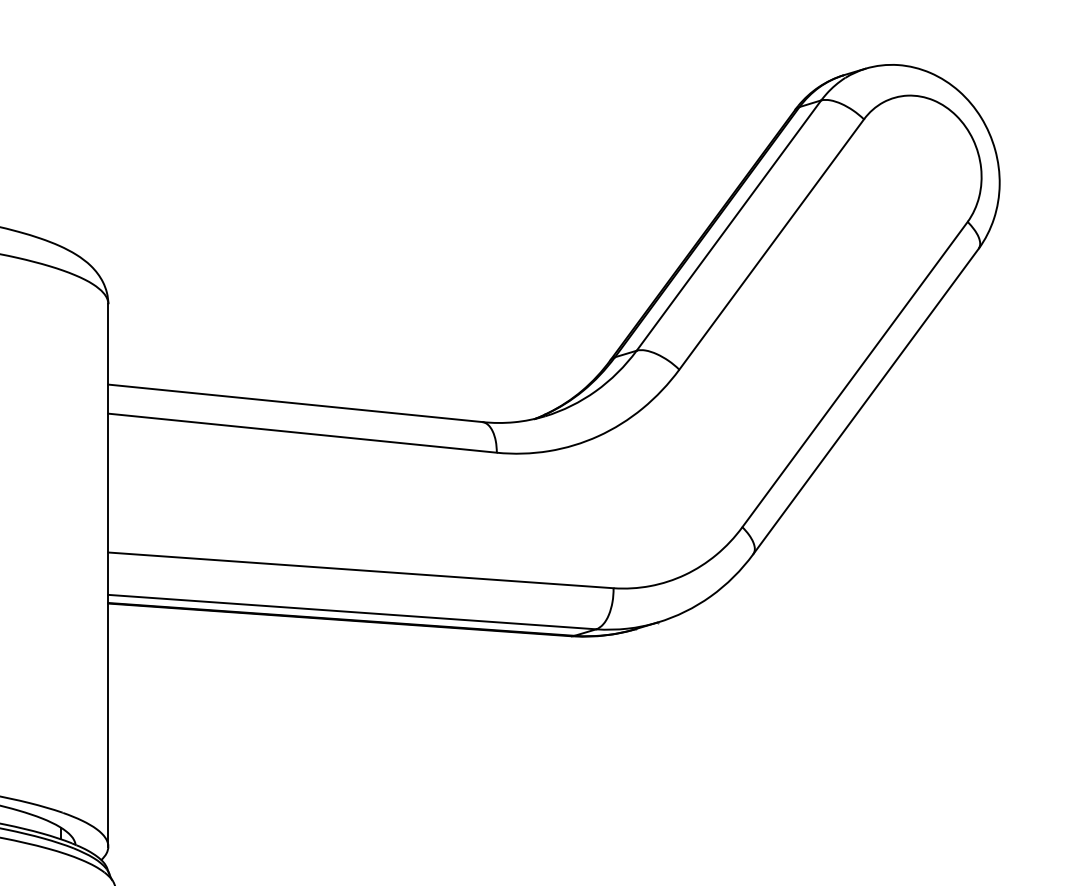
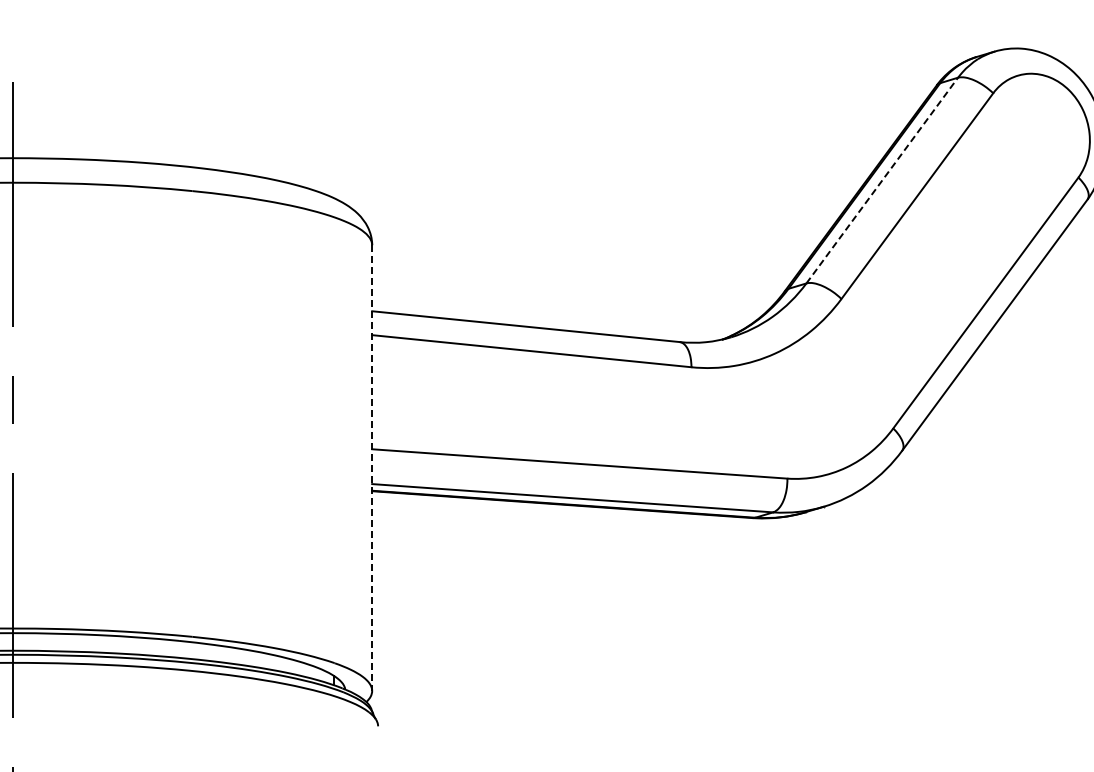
line: (729, 225) -> (882, 180), solid -> dashed
line: (108, 575) -> (372, 468), solid -> dashed

